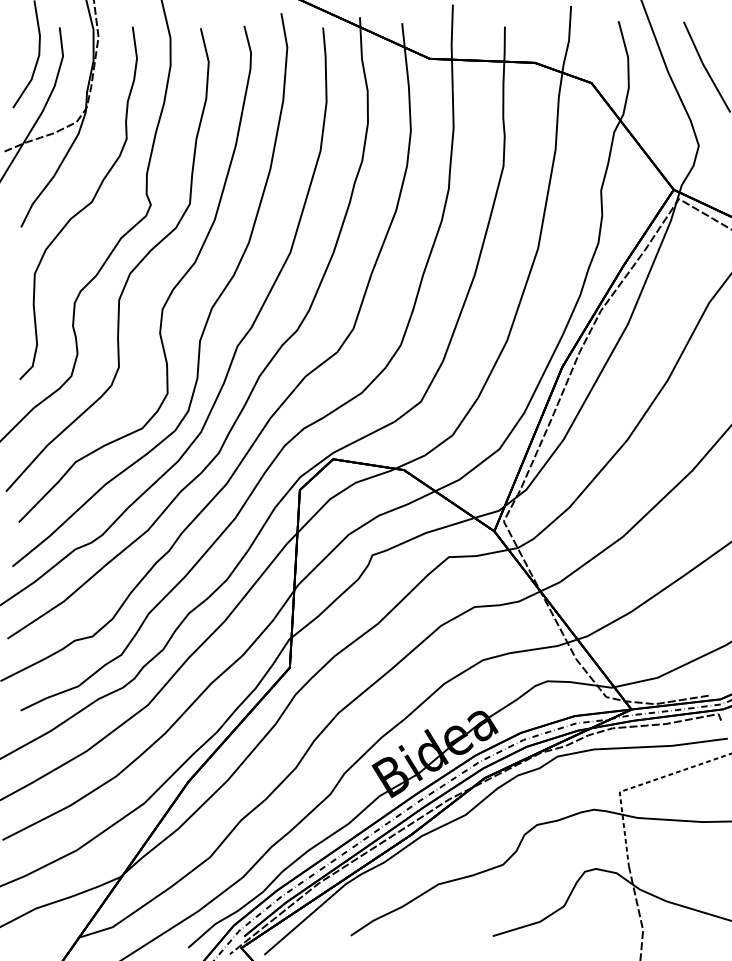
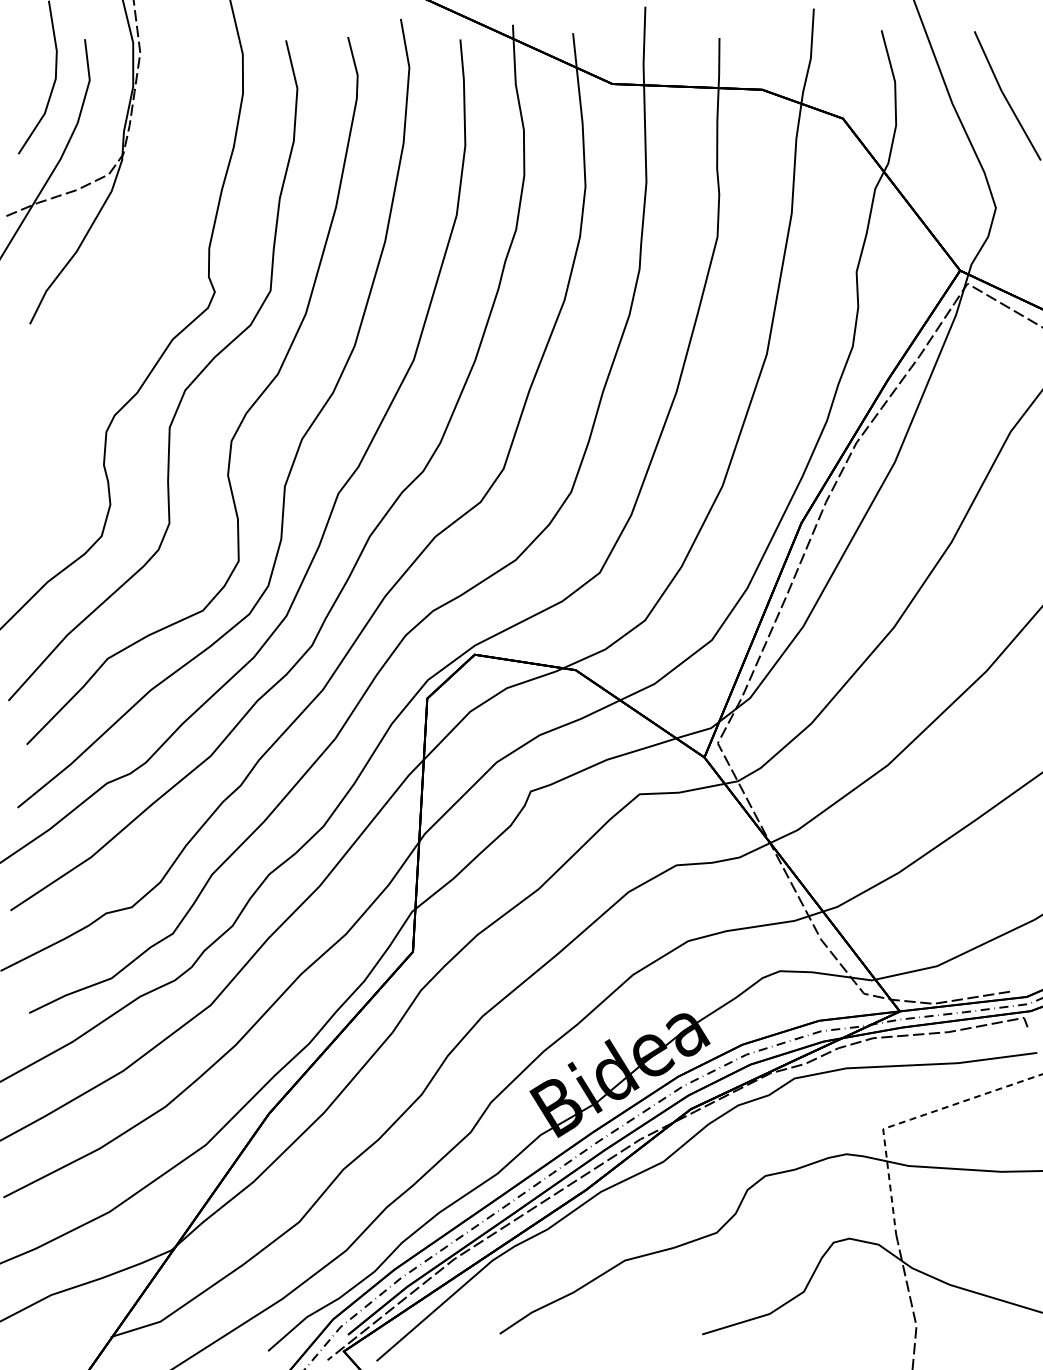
curve: (83, 207) -> (118, 295), removed

